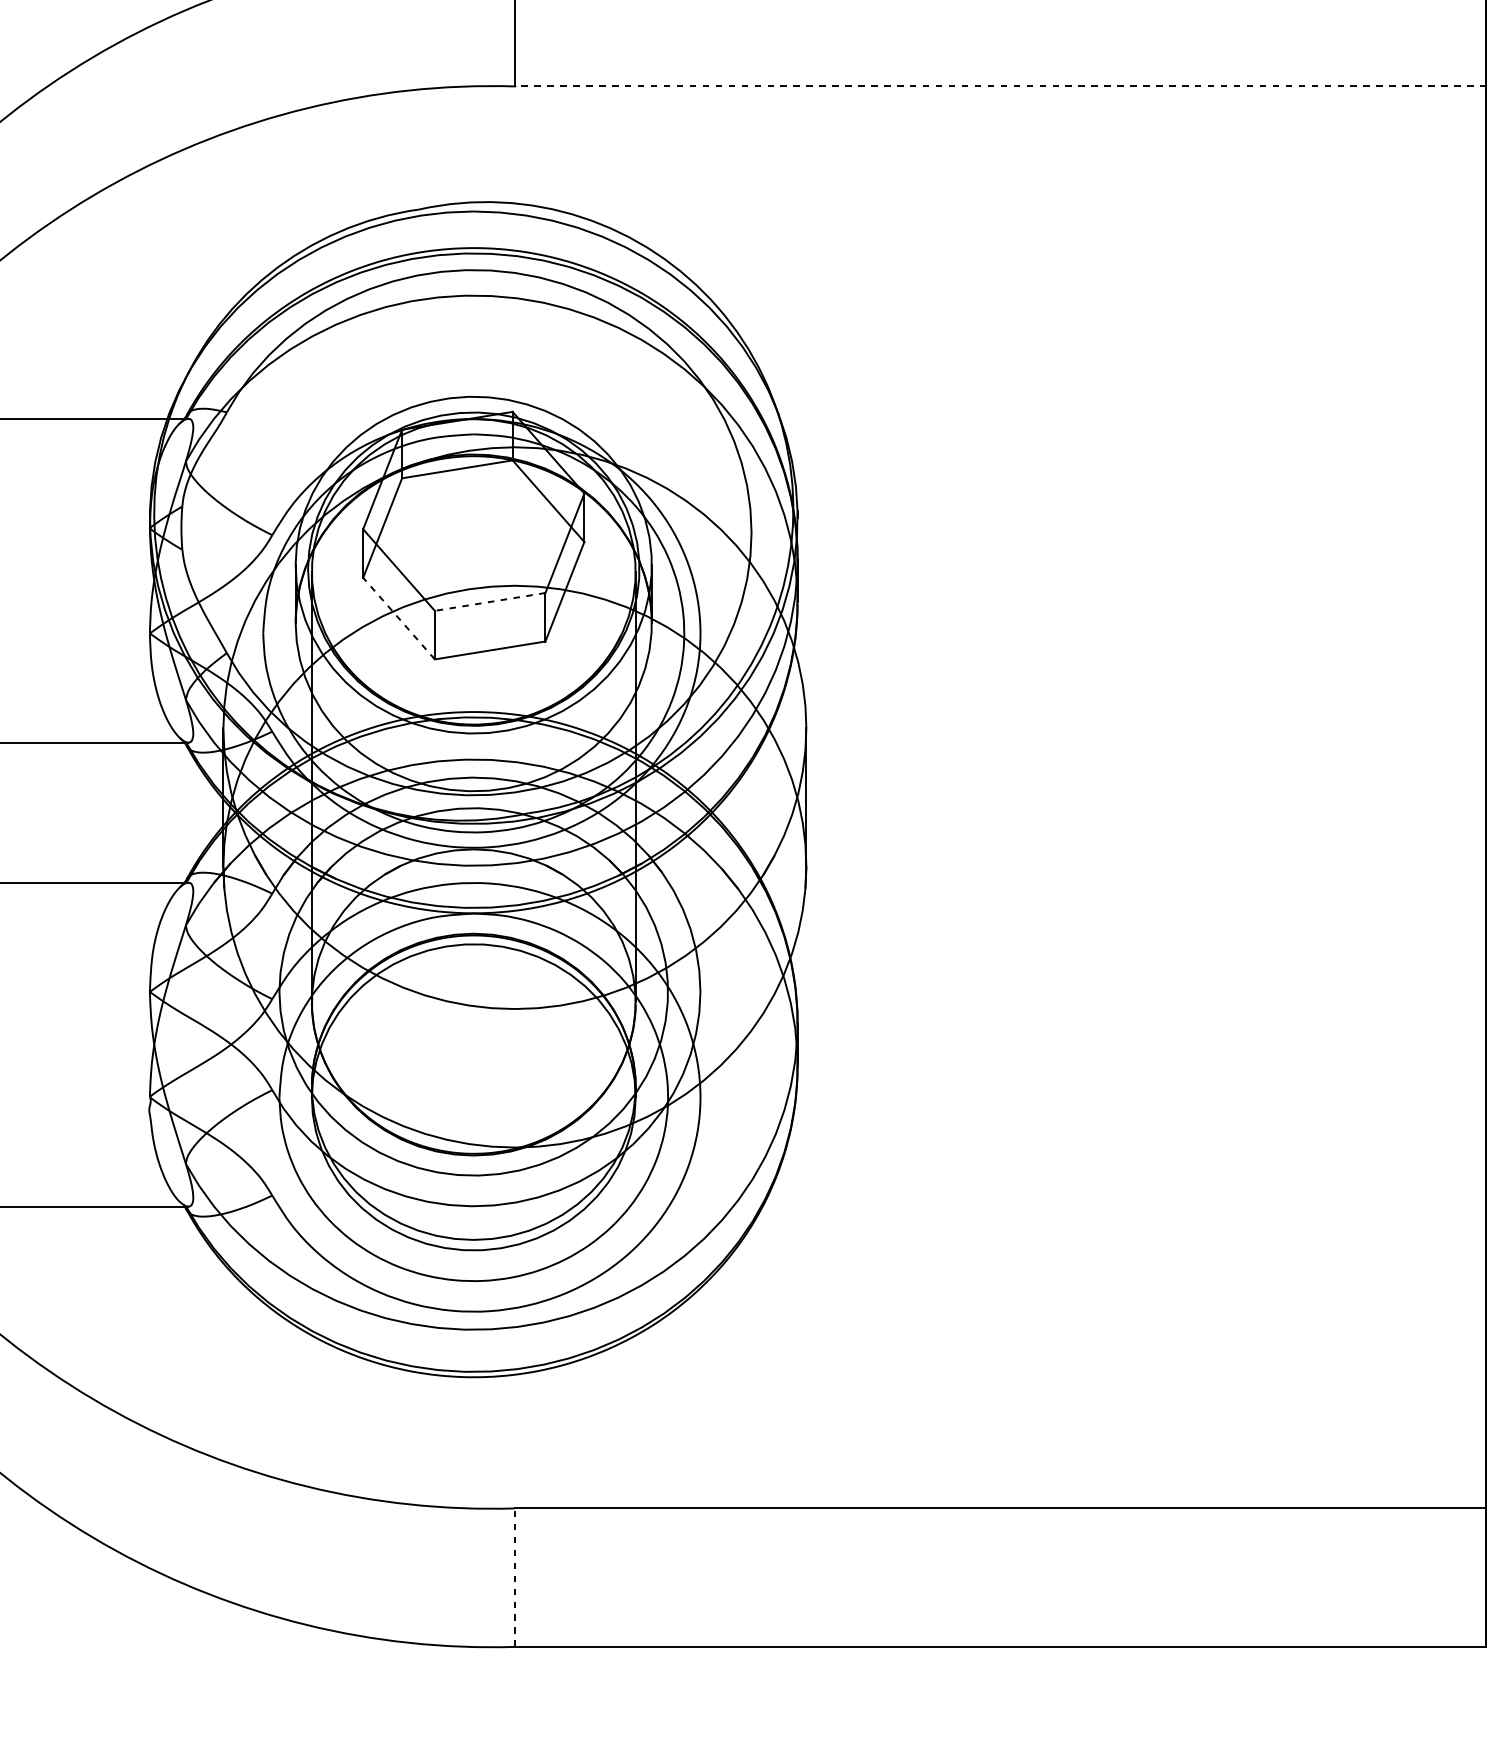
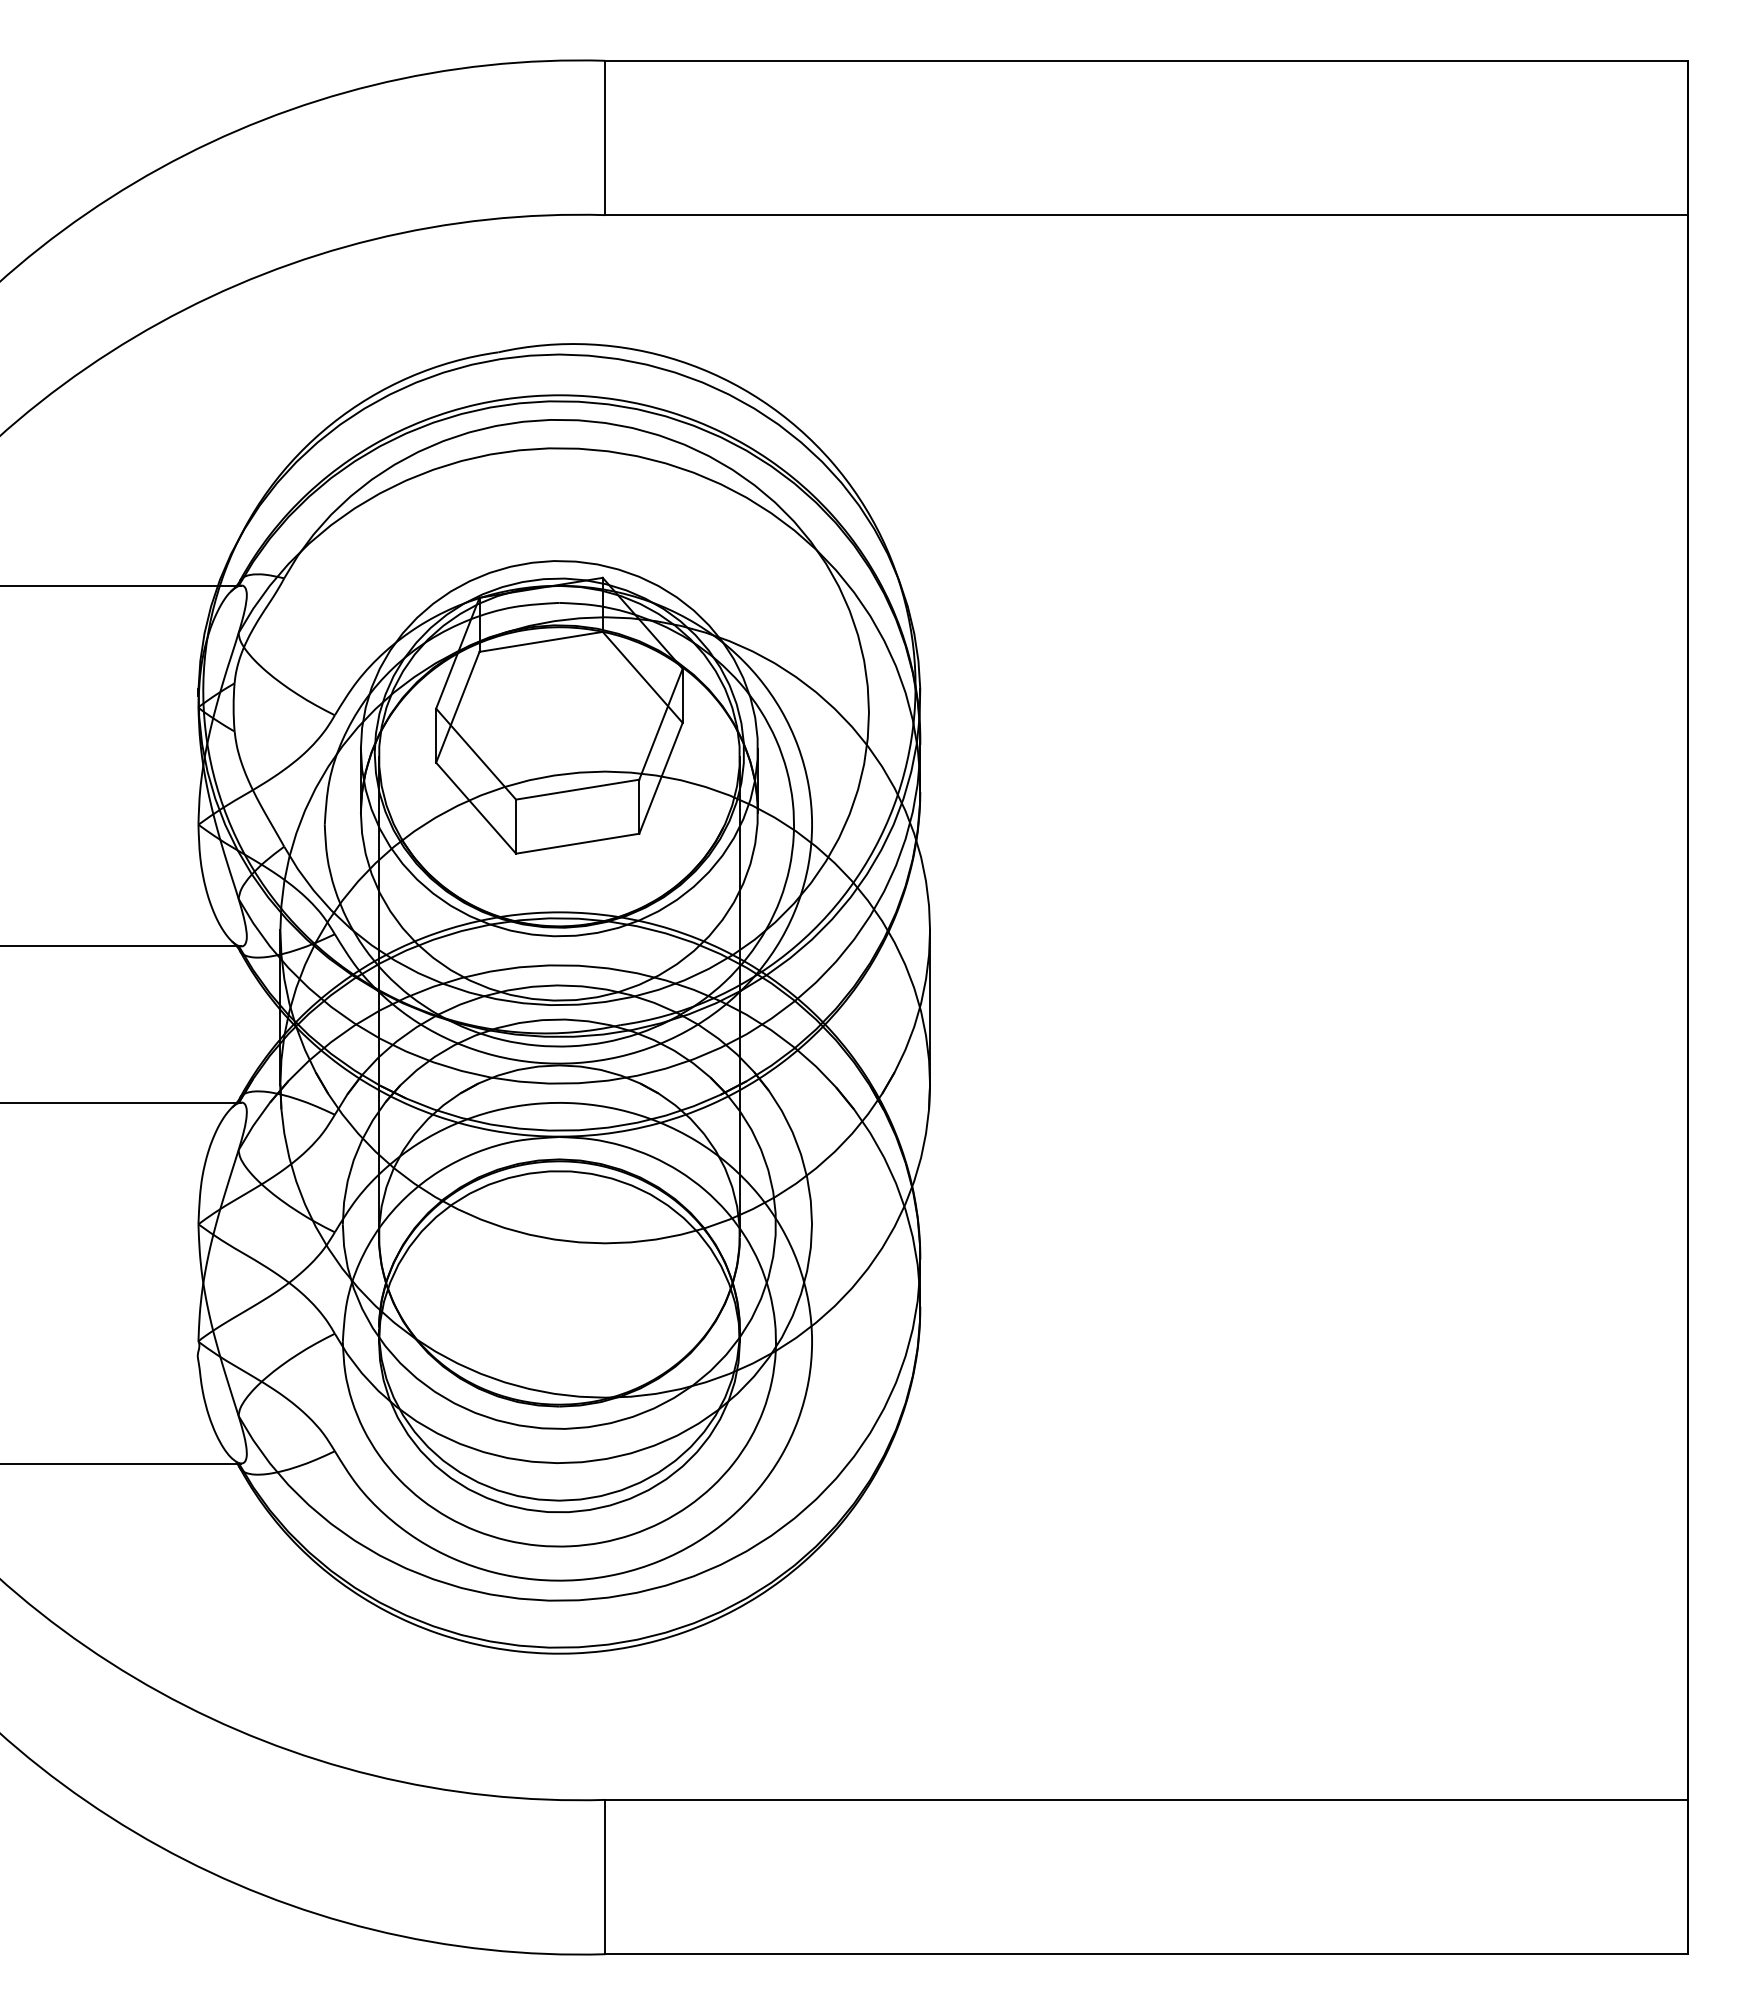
line: (1000, 86) -> (1146, 215), dashed -> solid
line: (490, 601) -> (577, 789), dashed -> solid
line: (399, 618) -> (476, 808), dashed -> solid
line: (515, 1577) -> (605, 1876), dashed -> solid

